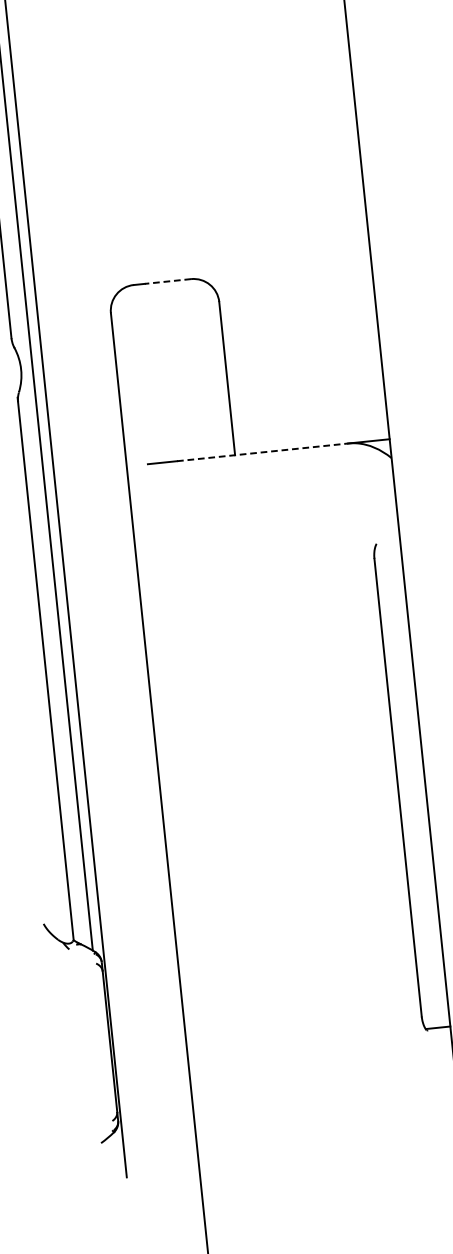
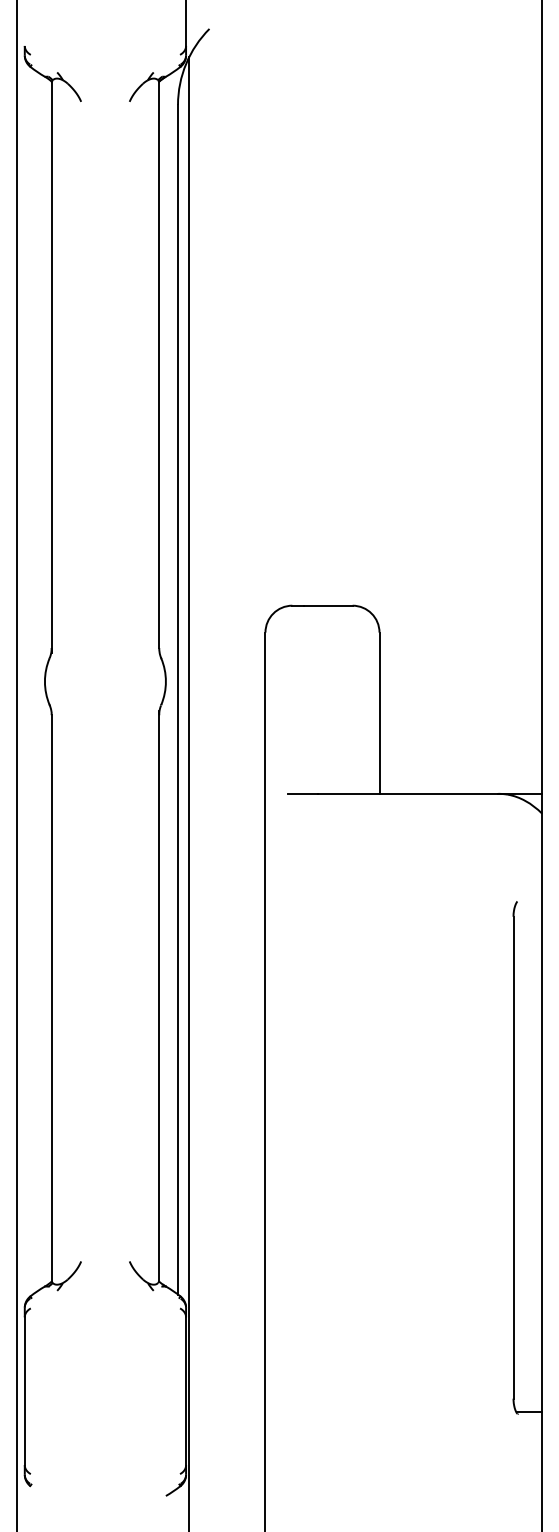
line: (167, 281) -> (327, 605), dashed -> solid
line: (262, 452) -> (408, 793), dashed -> solid

